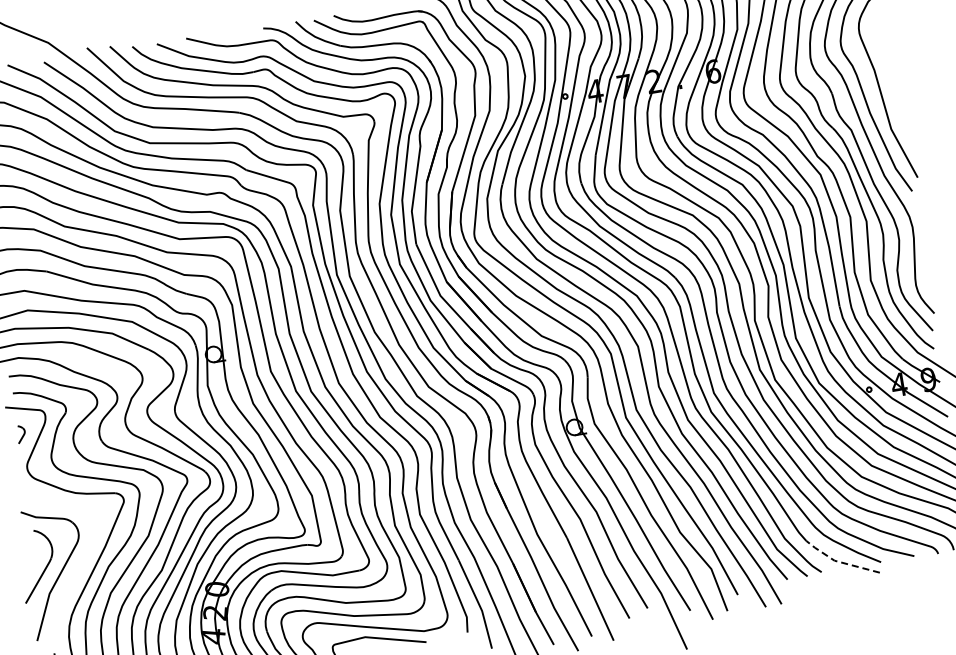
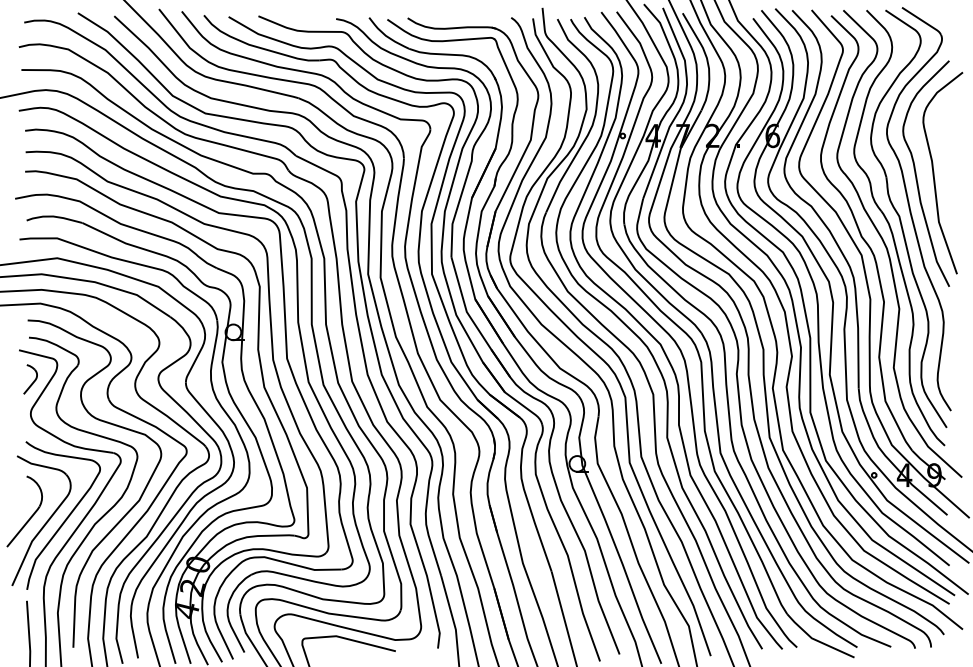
part: (21, 434) -> (30, 379), size x1.67
line: (839, 562) -> (816, 640), dashed -> solid
curve: (78, 565) -> (65, 518), added

